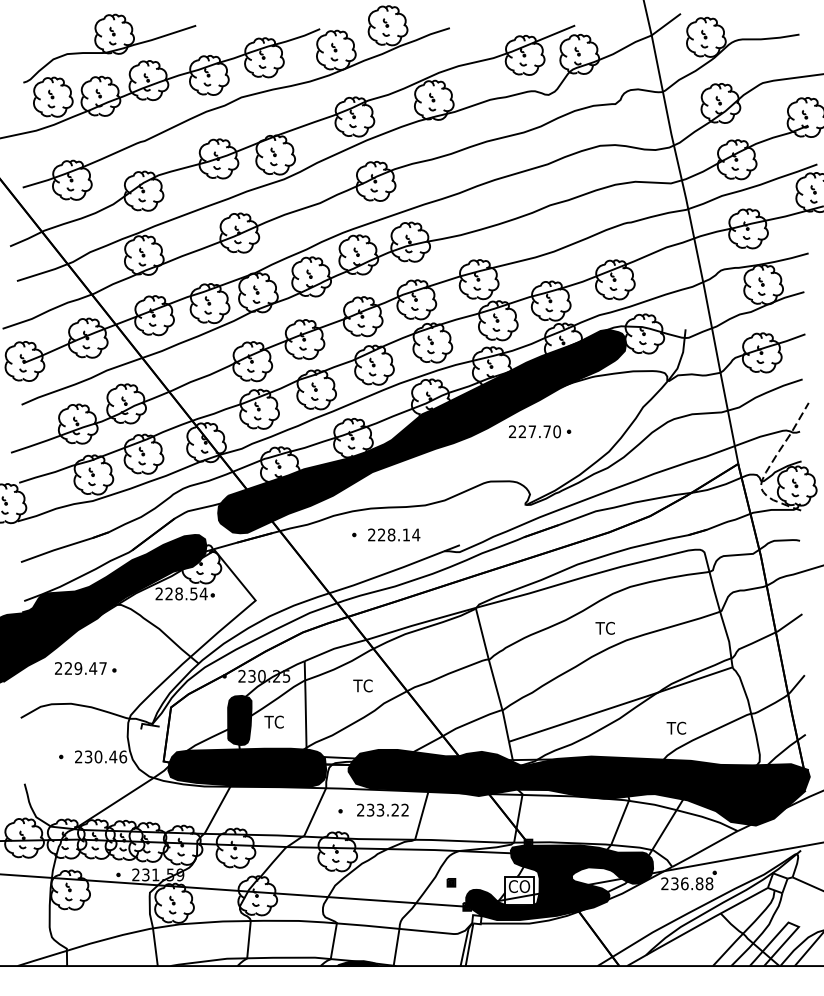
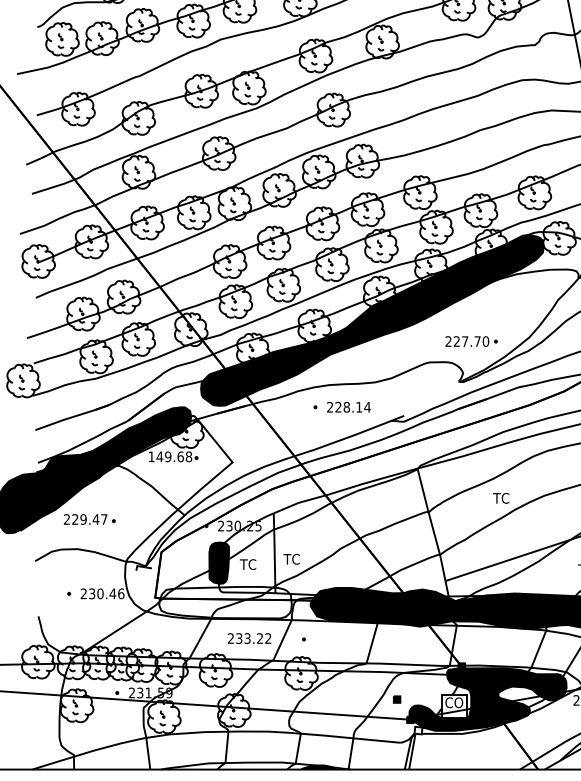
part: (540, 431) -> (471, 341), moved
text: (181, 593) -> (170, 456), 228.54 -> 149.68
text: (604, 627) -> (500, 497), moved
text: (362, 685) -> (291, 559), moved
fill: (247, 767) -> (225, 602), removed
text: (382, 809) -> (249, 637), moved

